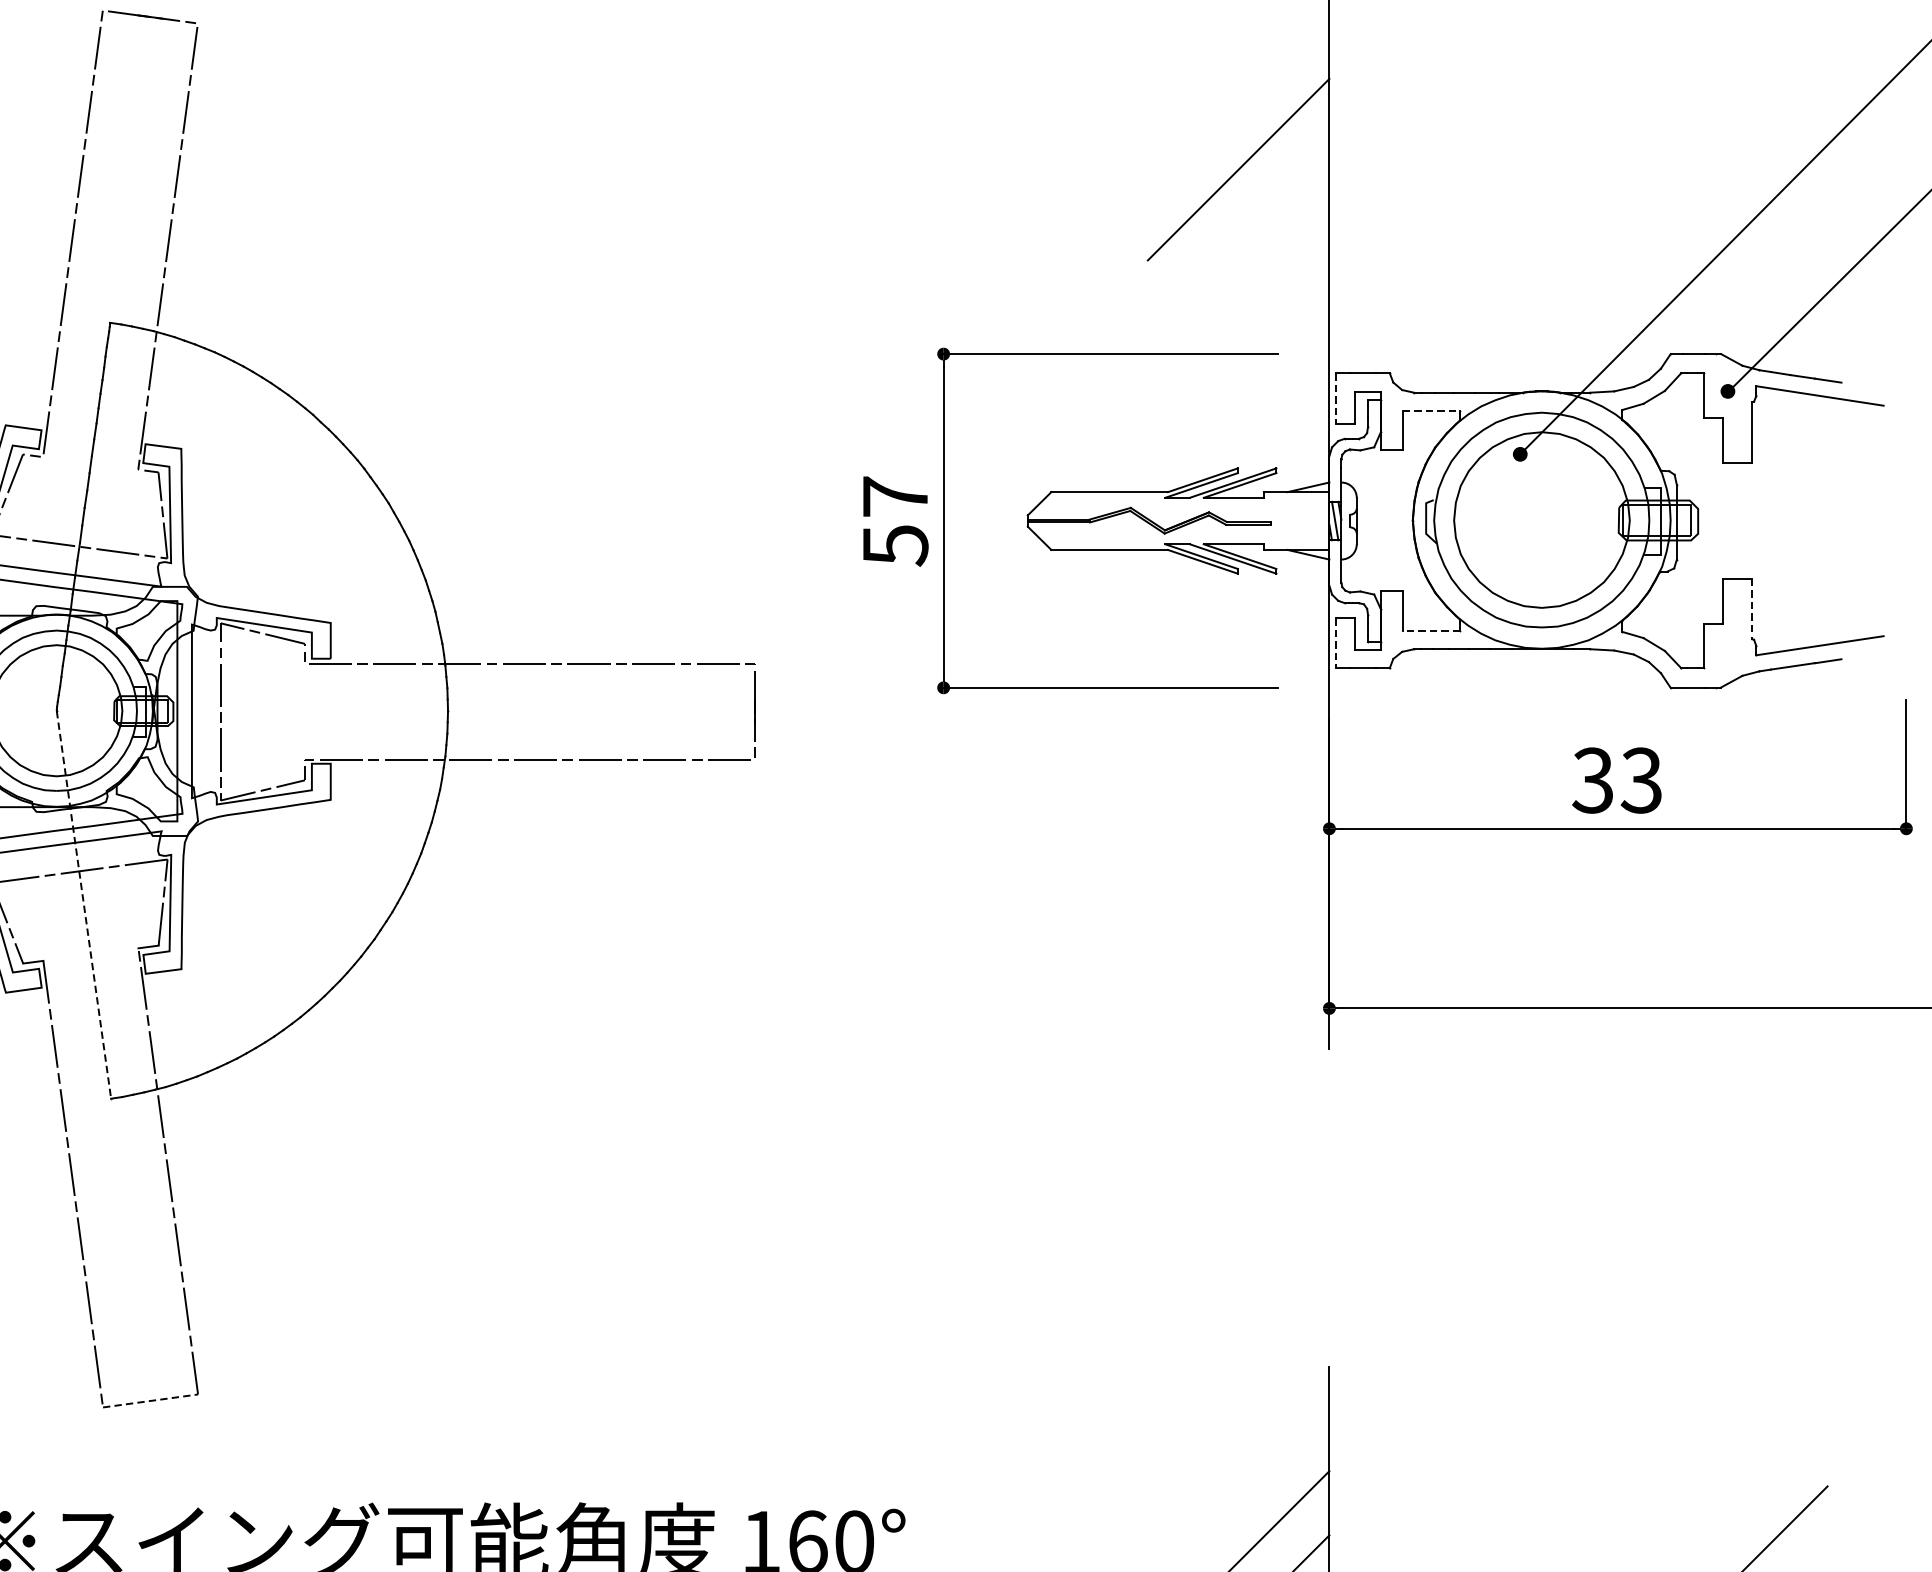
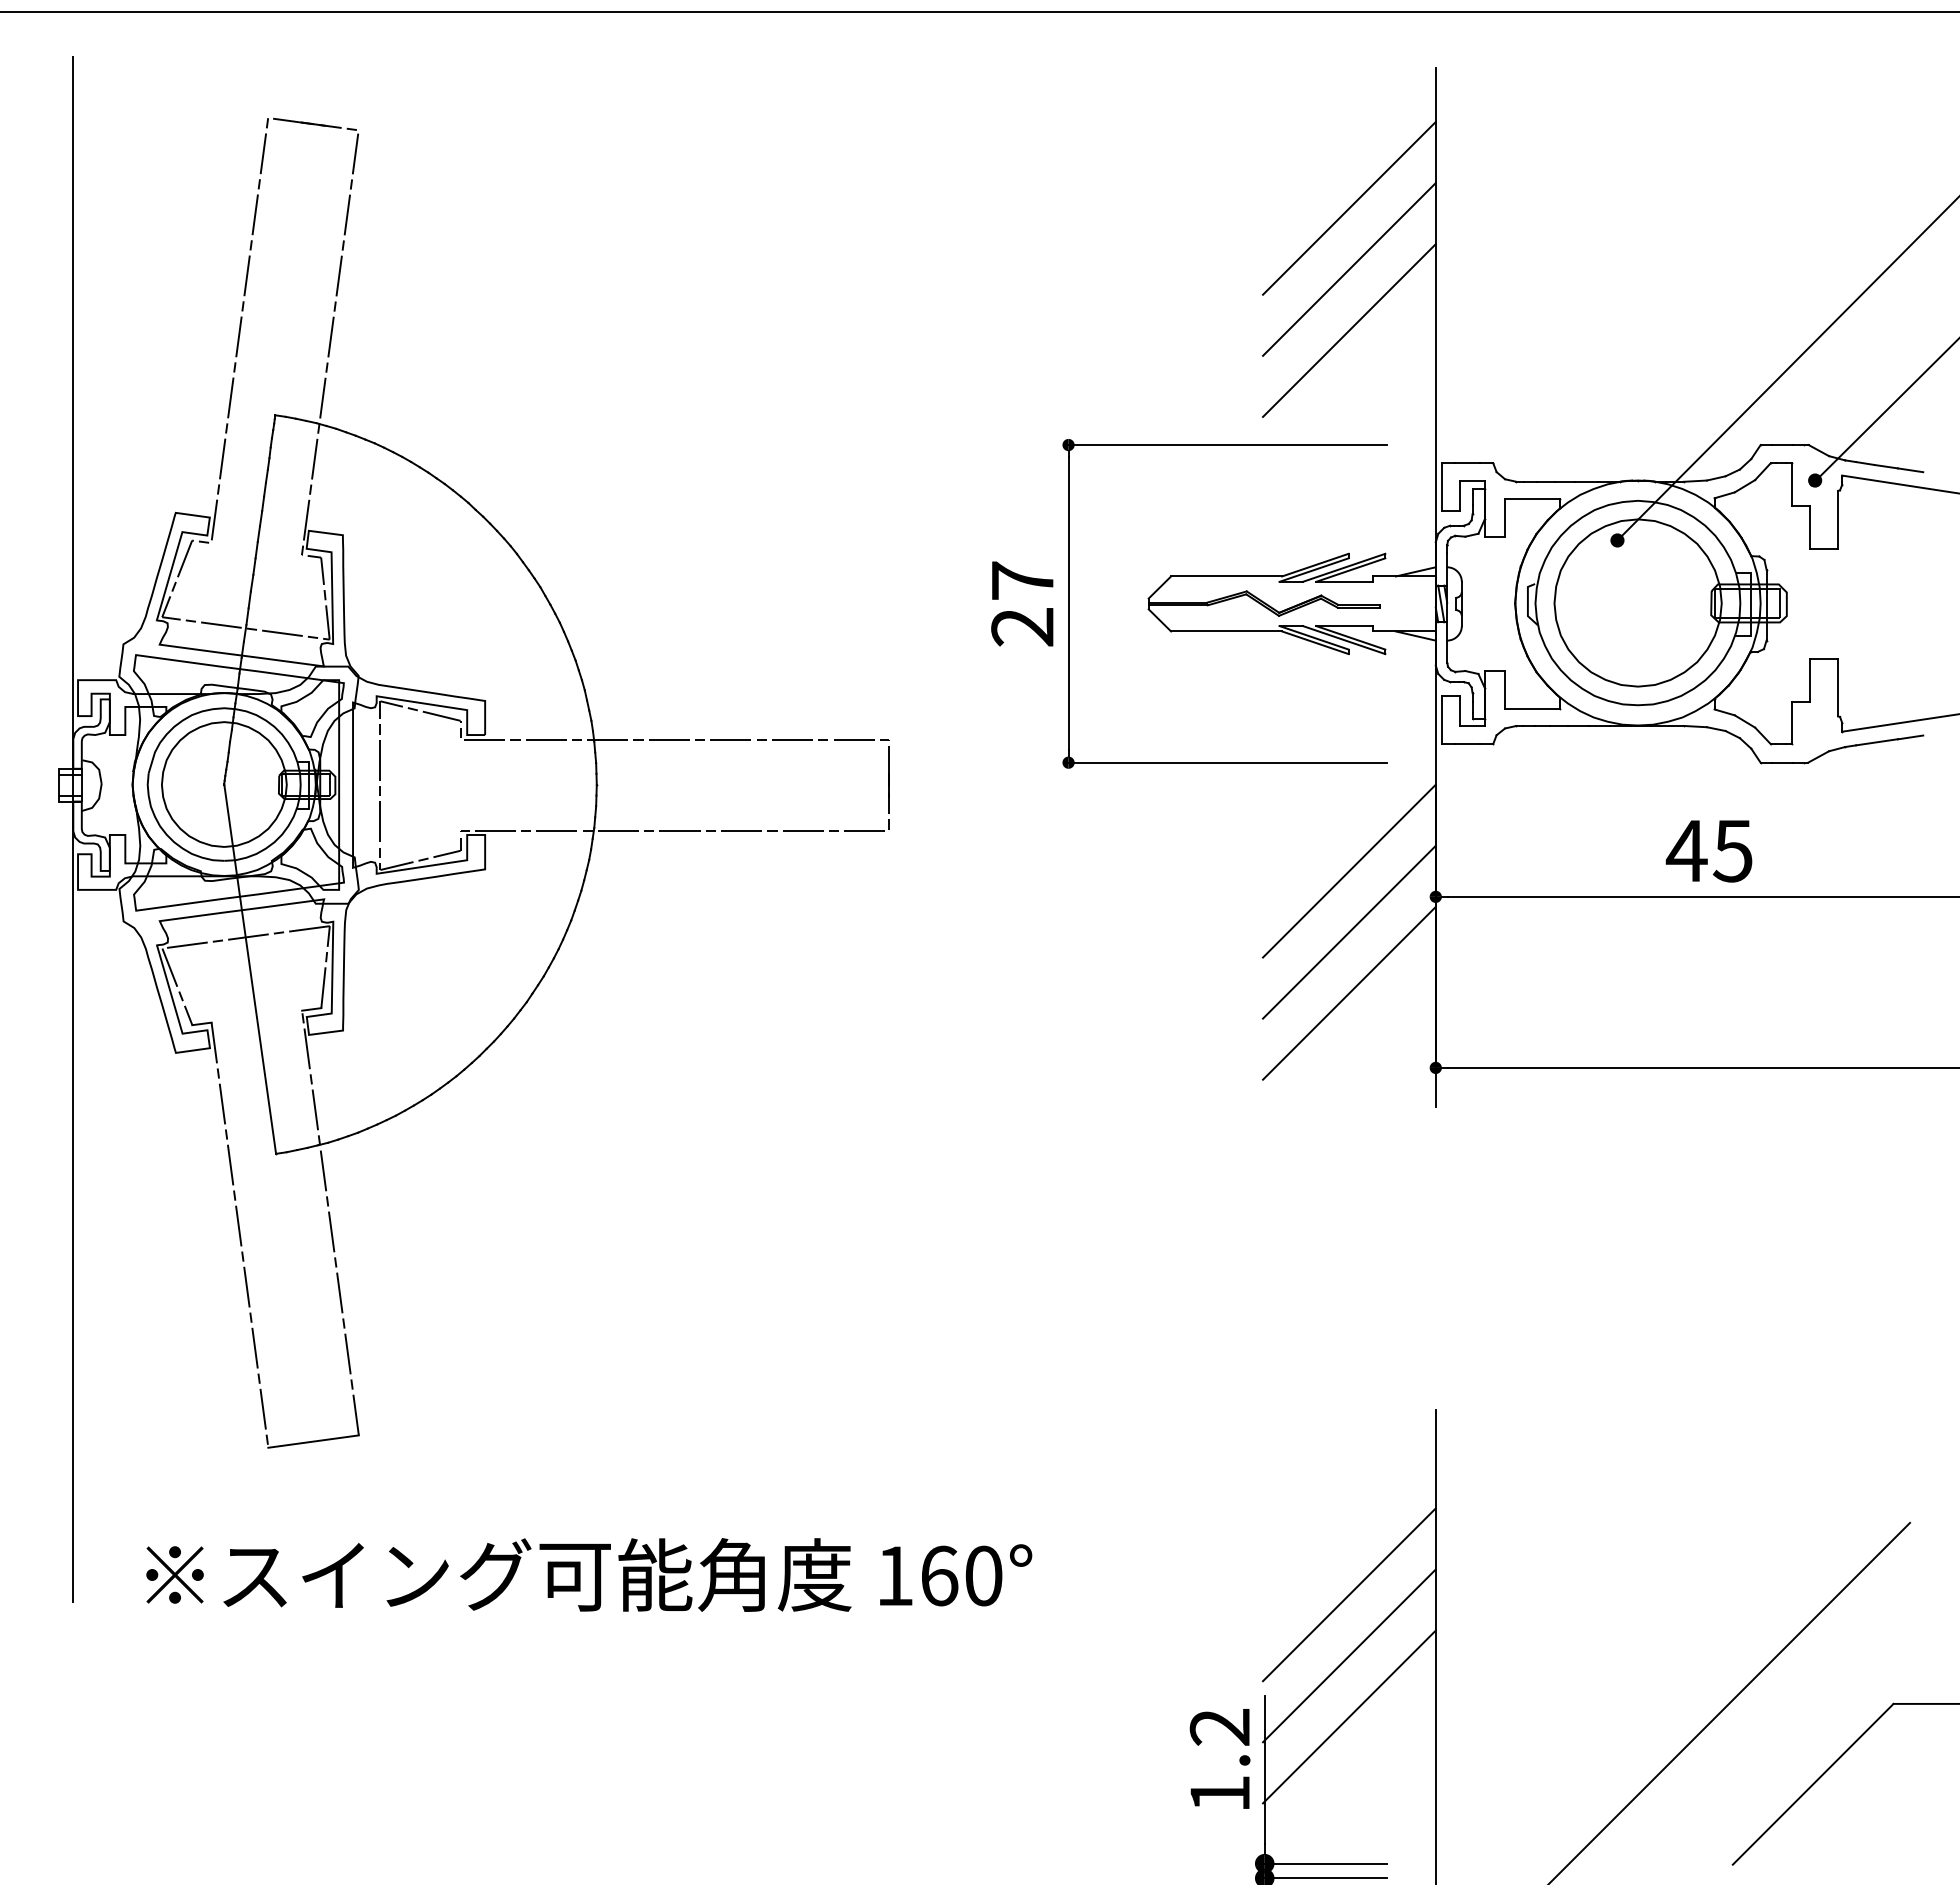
line: (1238, 104) -> (1349, 207), added
line: (1238, 233) -> (1349, 330), added
line: (1336, 398) -> (1442, 487), dashed -> solid
line: (1432, 411) -> (1533, 499), dashed -> solid
text: (895, 545) -> (1022, 627), 57 -> 27
line: (1752, 608) -> (1838, 687), dashed -> solid
line: (1431, 630) -> (1532, 708), dashed -> solid
line: (1336, 643) -> (1442, 720), dashed -> solid
text: (1615, 780) -> (1708, 850), 33 -> 45
line: (1238, 801) -> (1349, 870), added
line: (1238, 865) -> (1349, 931), added
line: (84, 905) -> (250, 969), dashed -> solid
line: (1238, 929) -> (1349, 992), added
line: (150, 1400) -> (313, 1441), dashed -> solid

